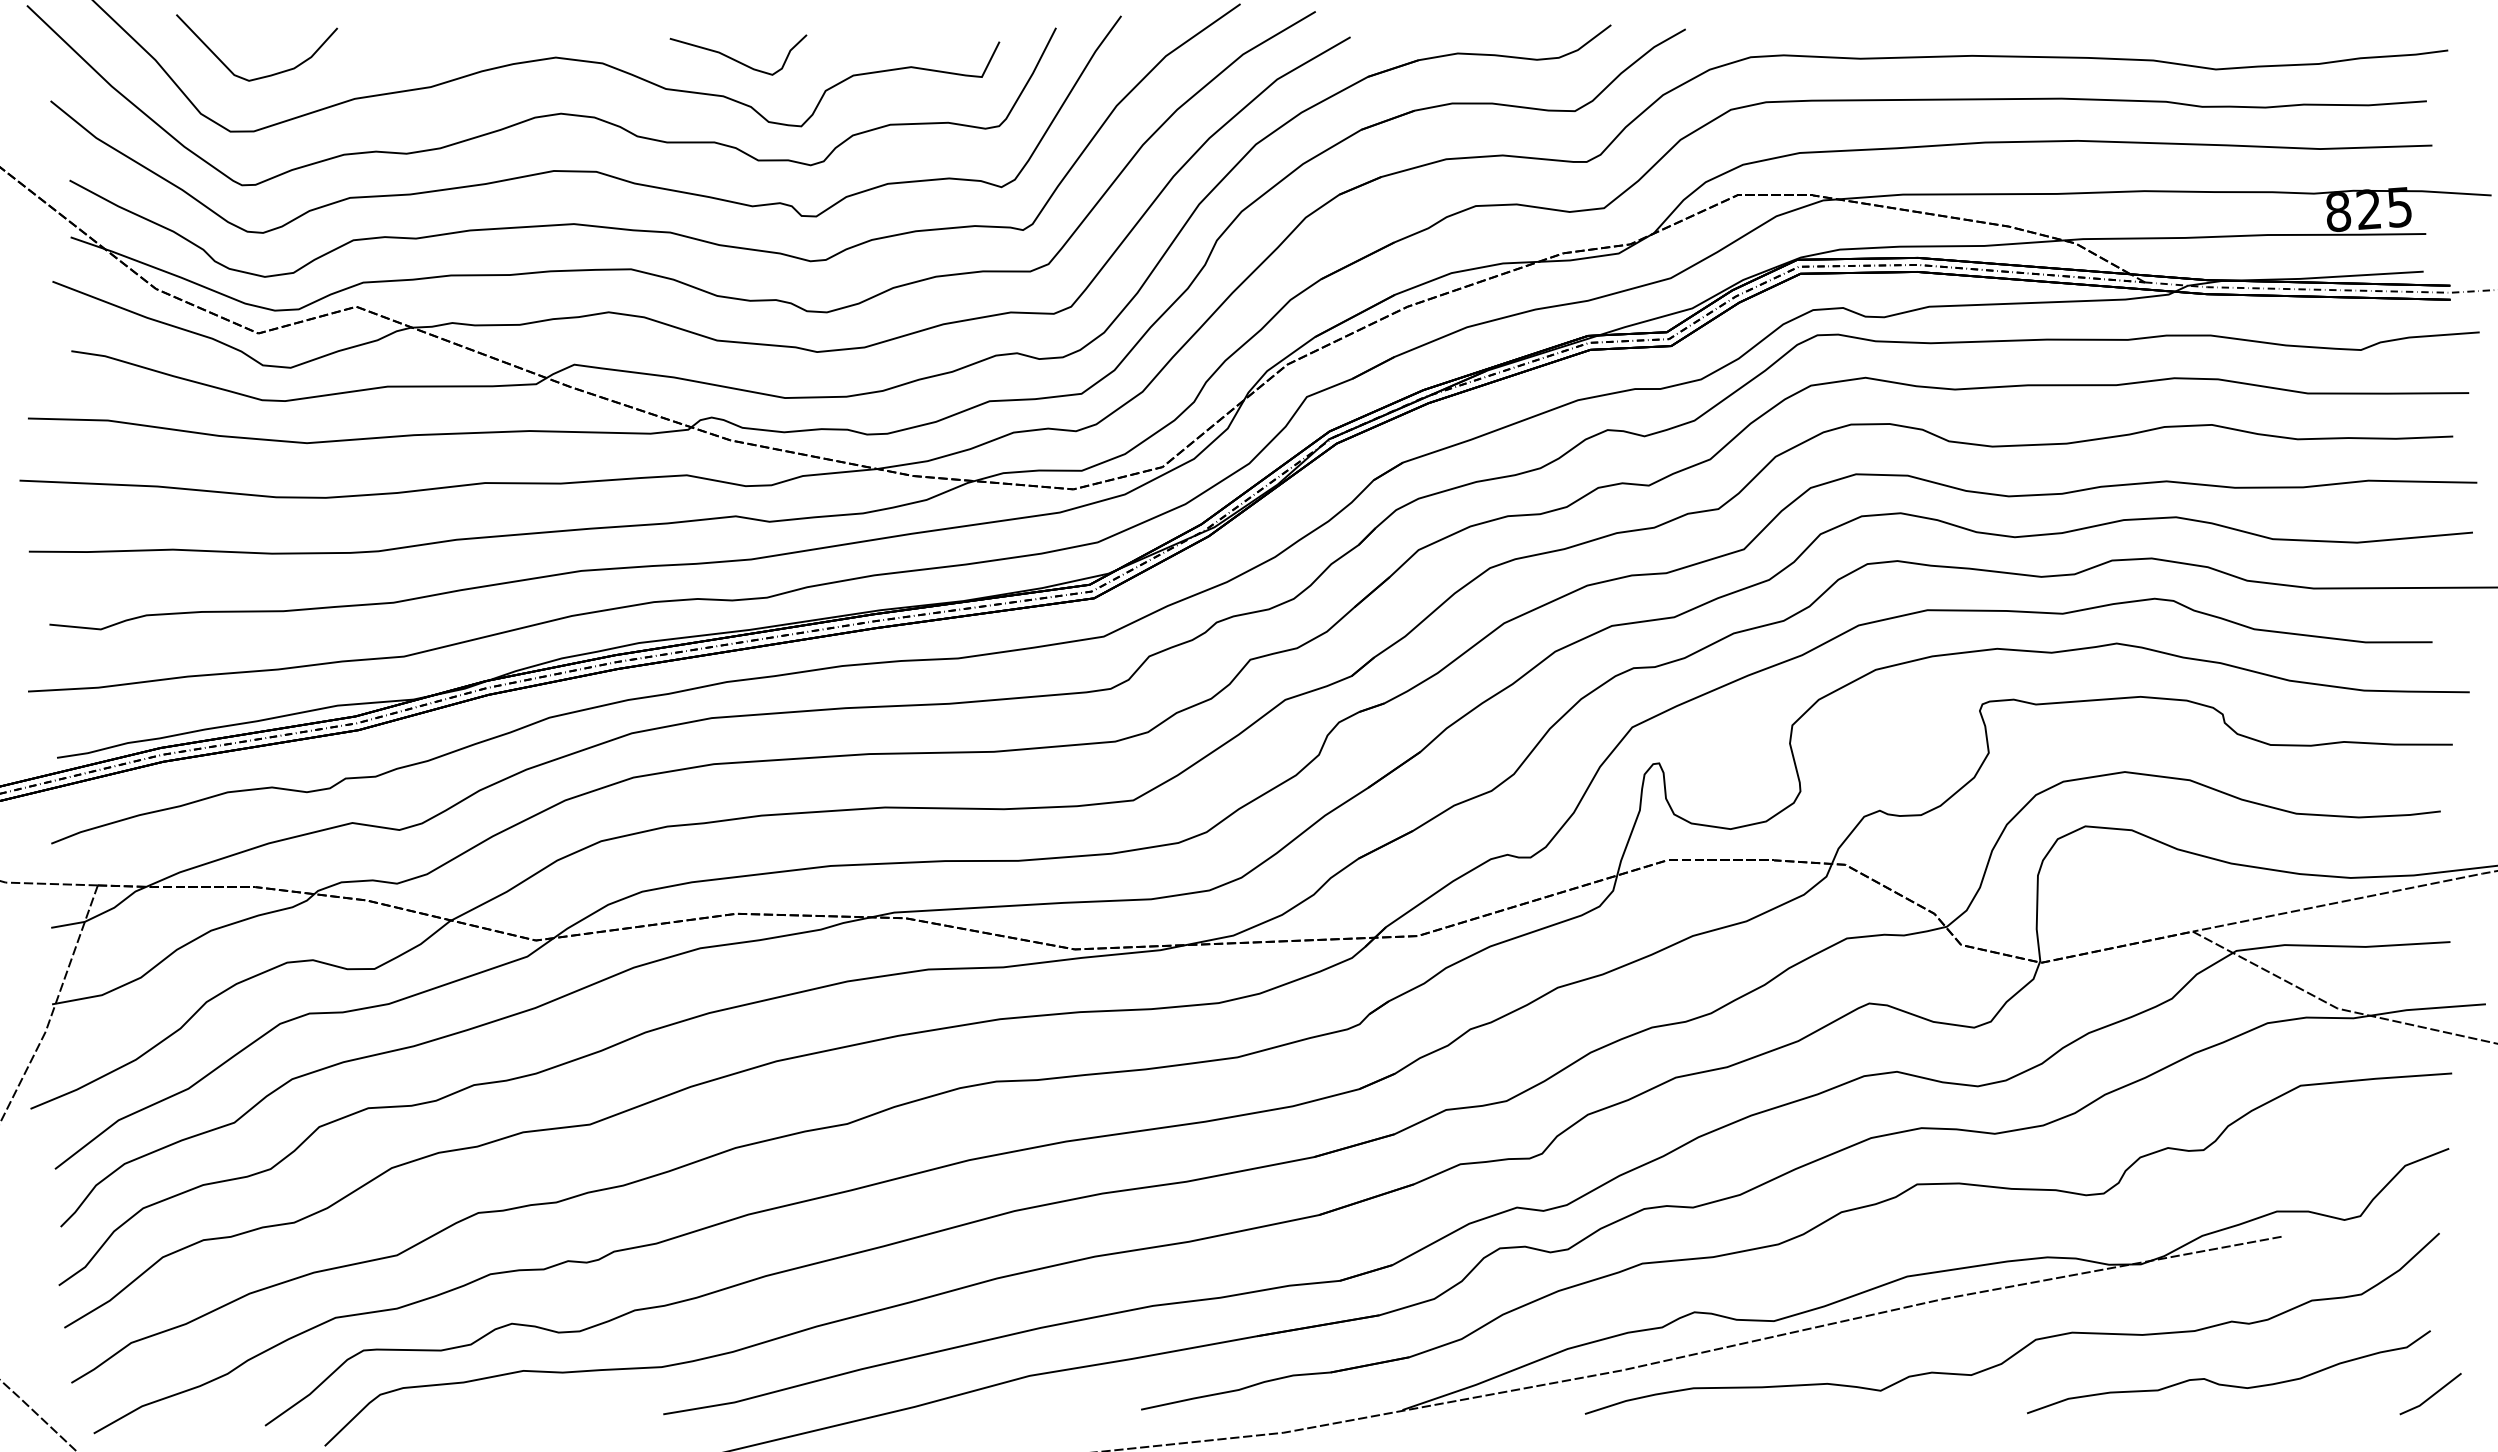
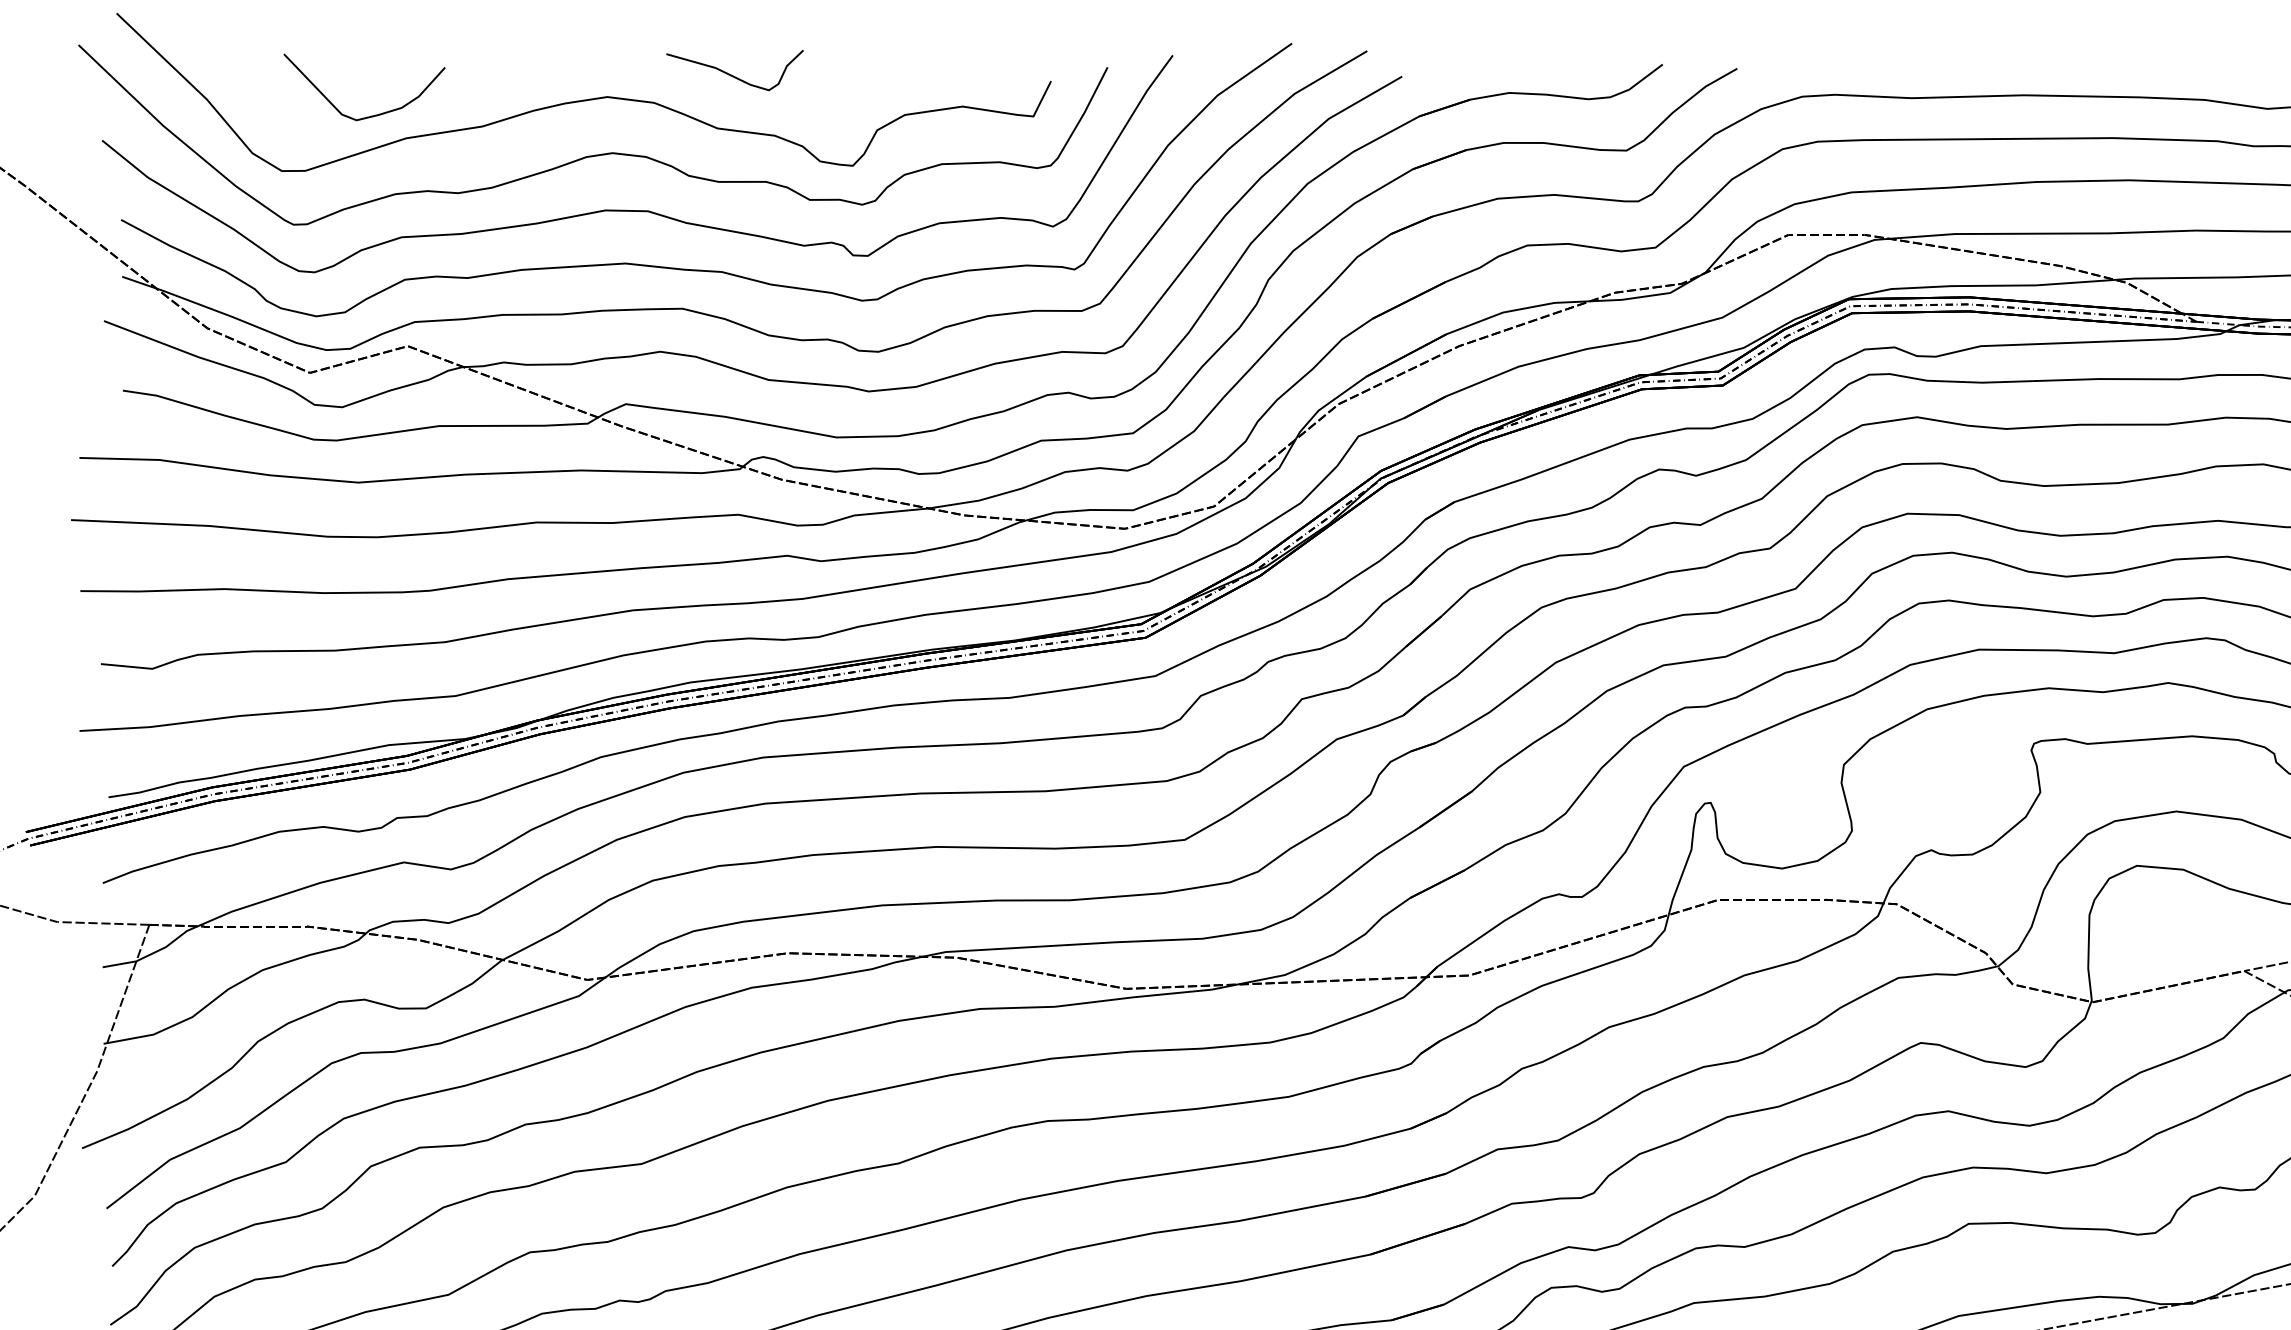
curve: (736, 59) -> (733, 74), moved
curve: (266, 75) -> (374, 114), moved

